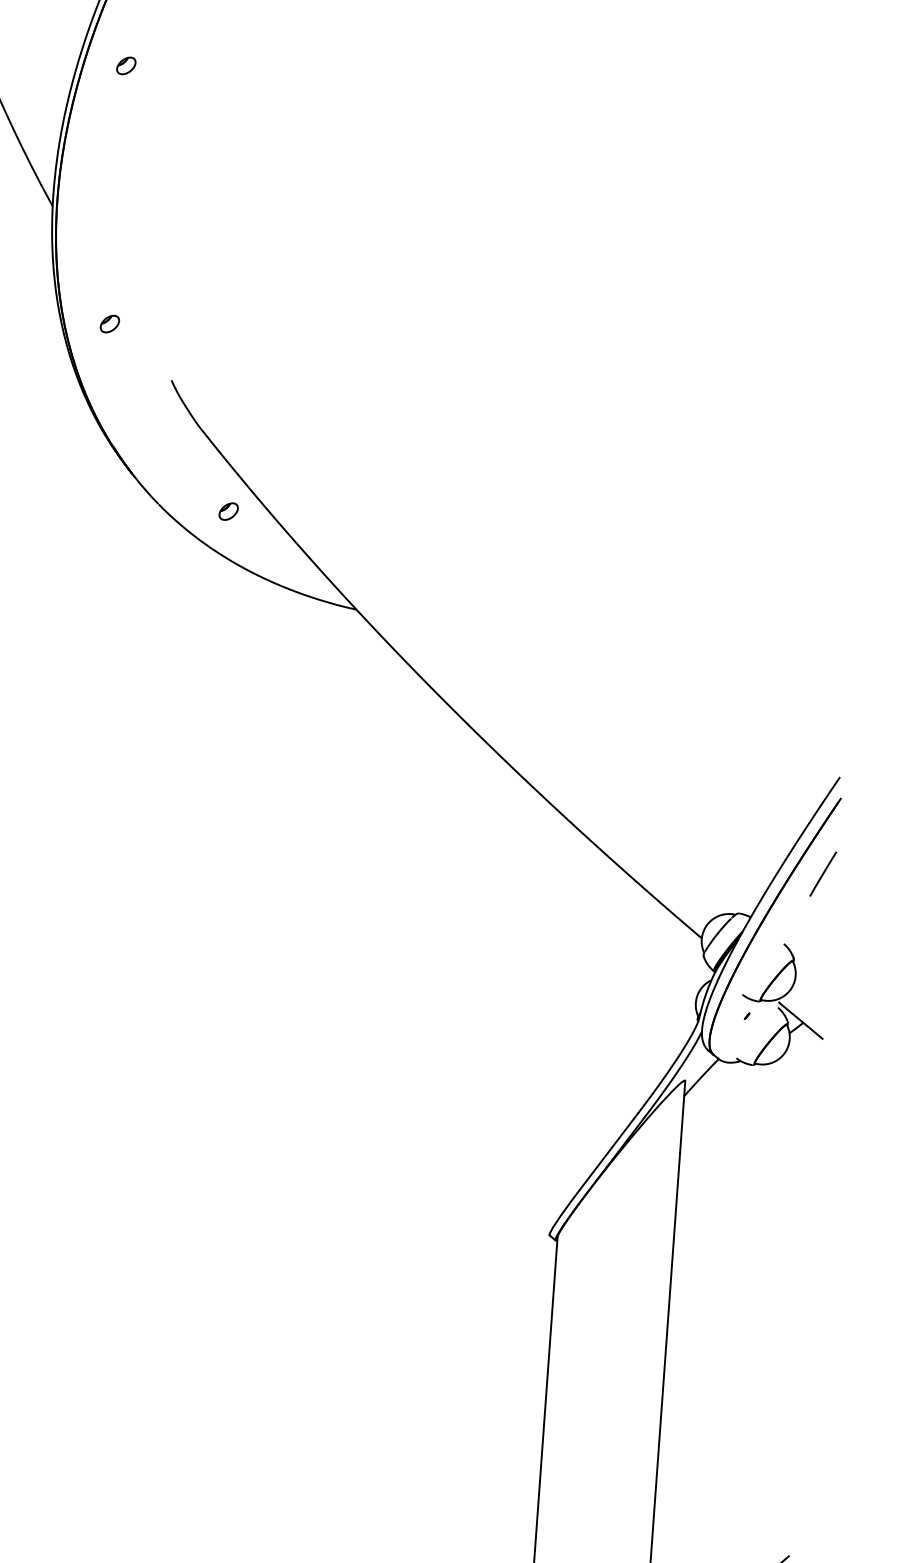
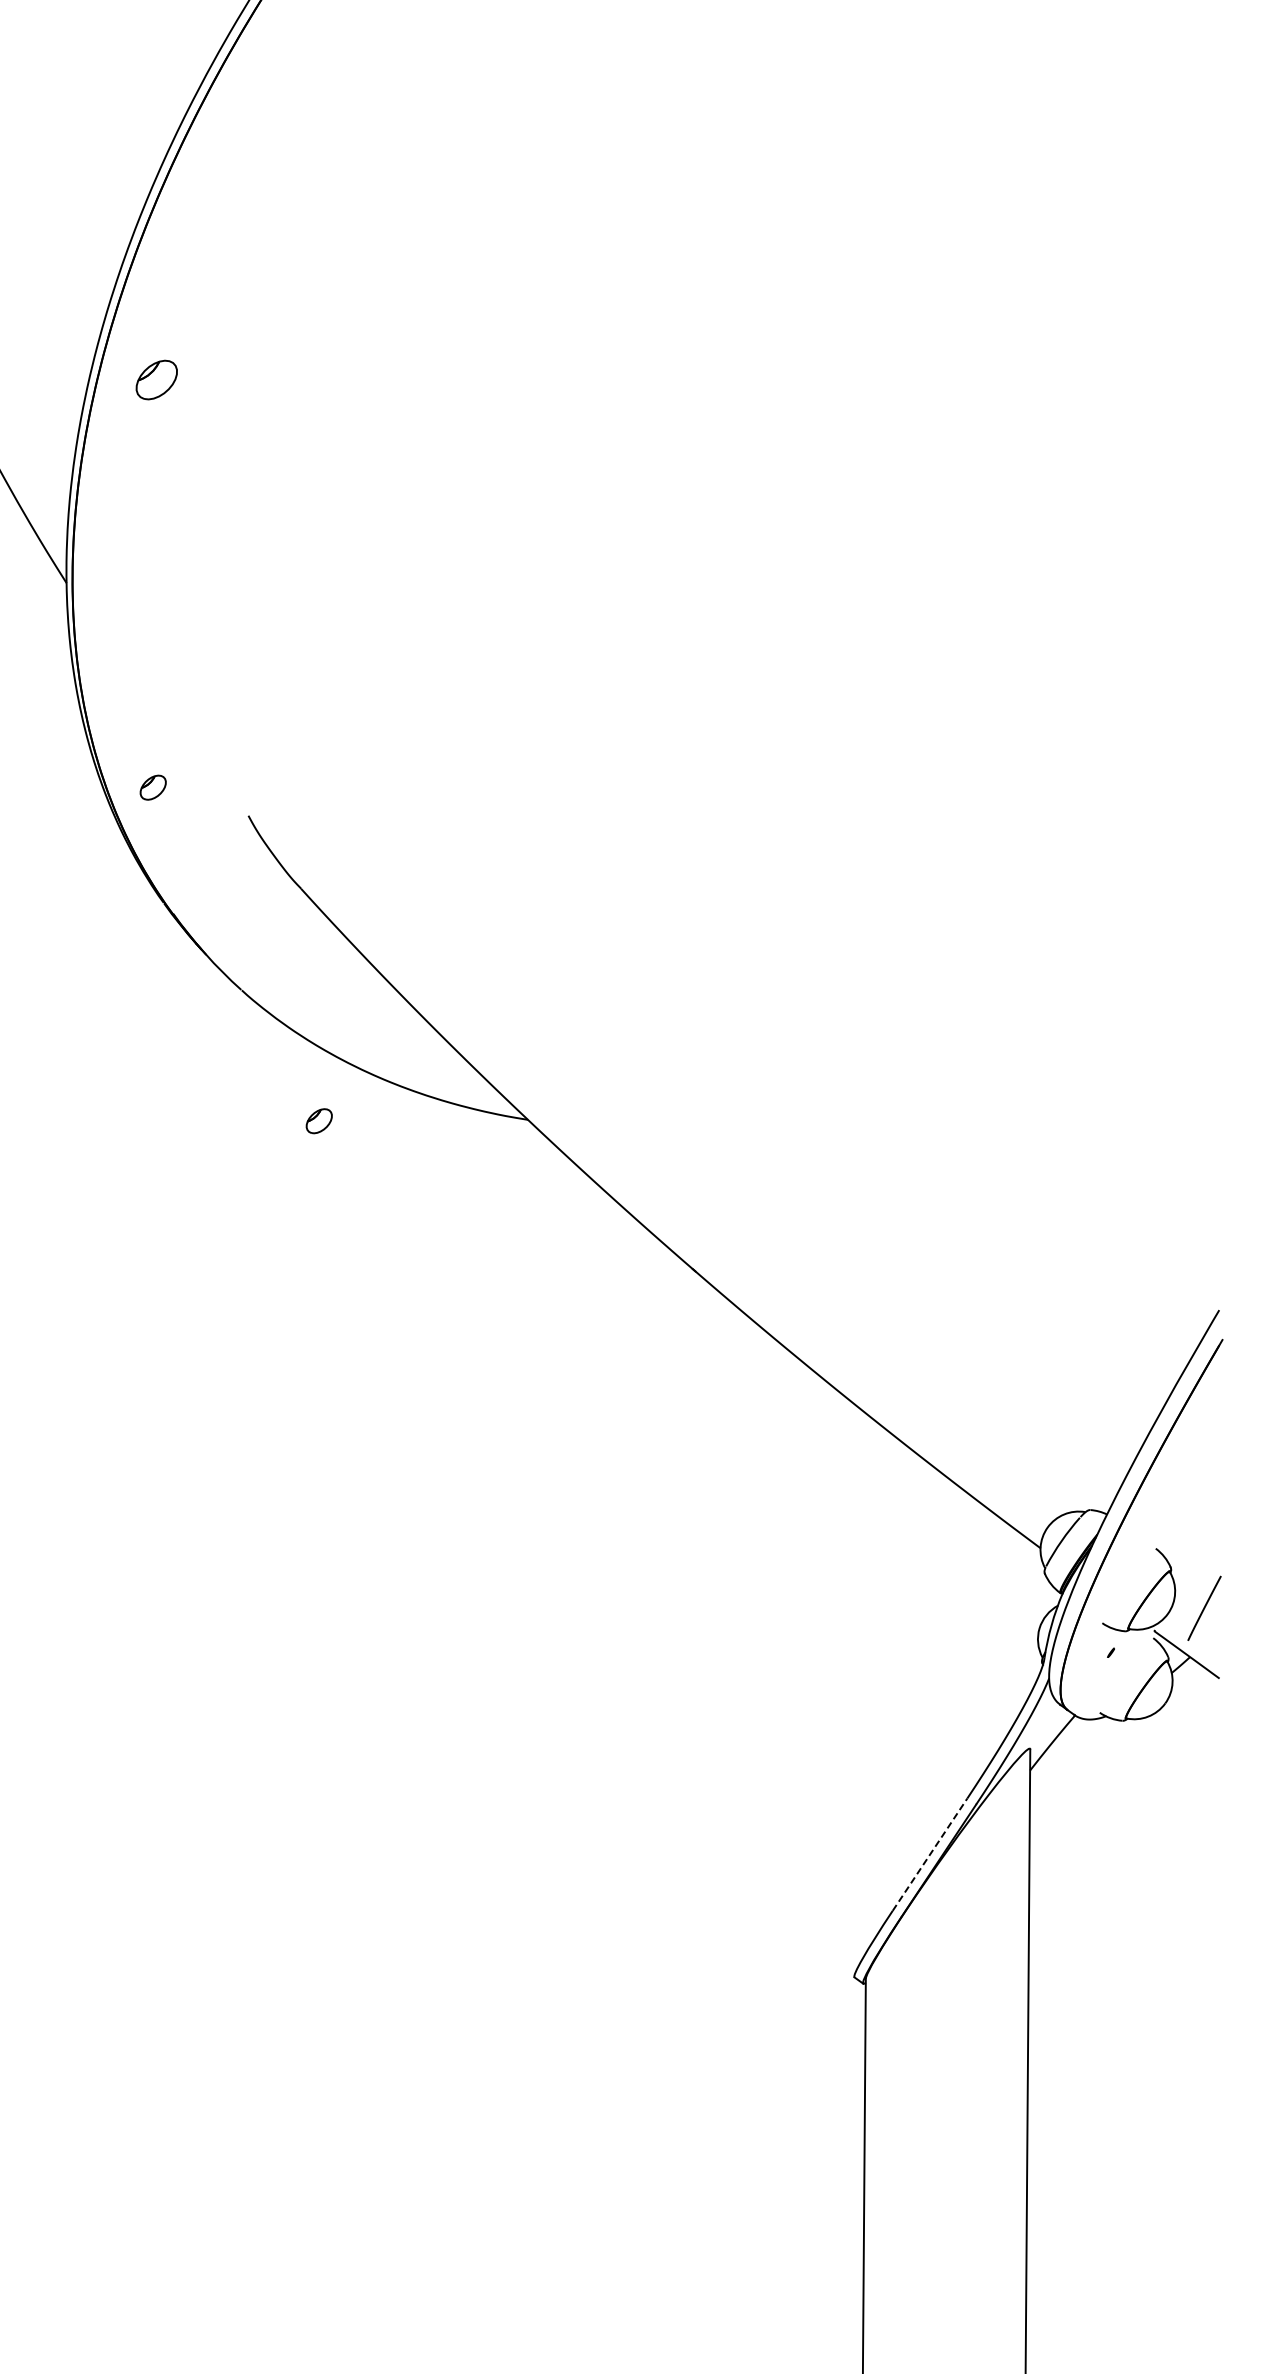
part: (126, 66) -> (156, 380), size x1.6
part: (109, 323) -> (152, 787), moved
part: (228, 511) -> (318, 1121), moved
line: (823, 873) -> (1204, 1607), moved
line: (609, 1151) -> (930, 1854), solid -> dashed

